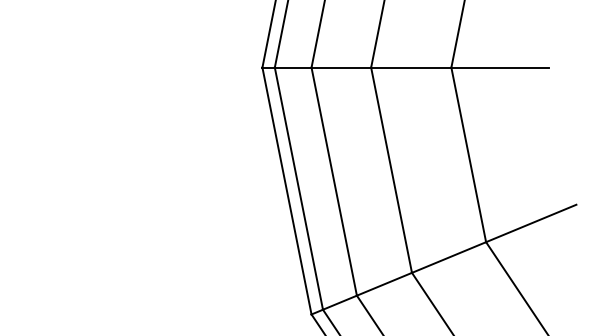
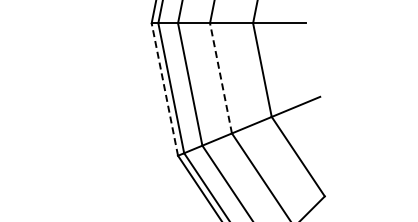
line: (390, 168) -> (220, 77), solid -> dashed
line: (286, 191) -> (164, 89), solid -> dashed

